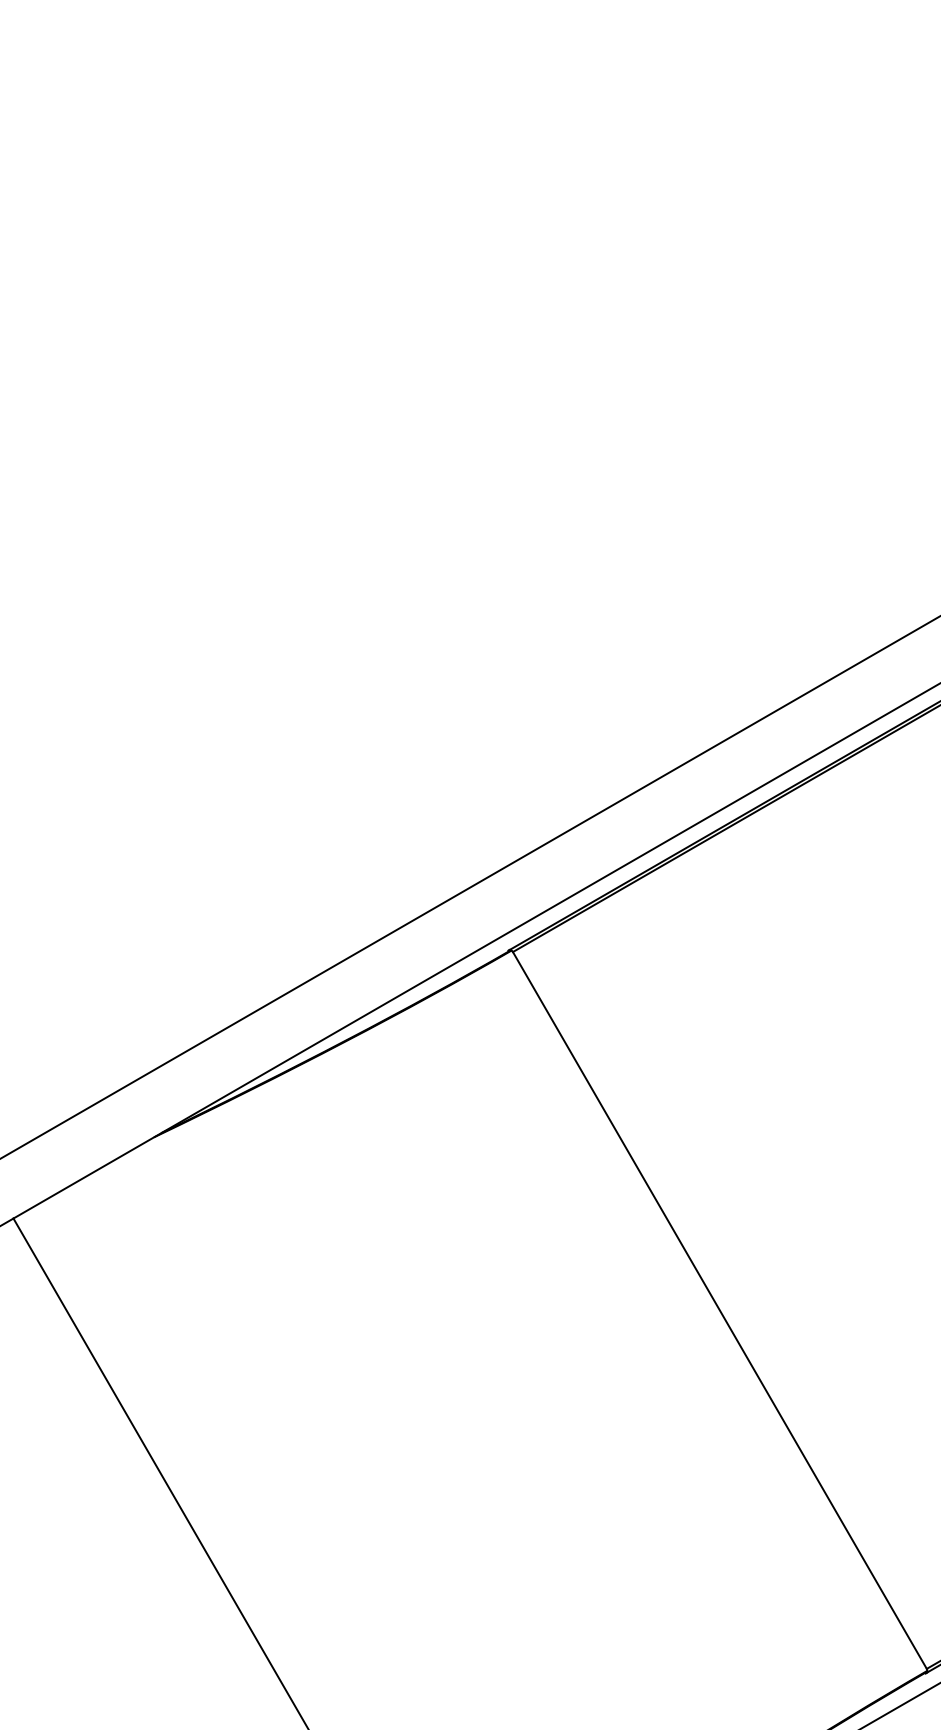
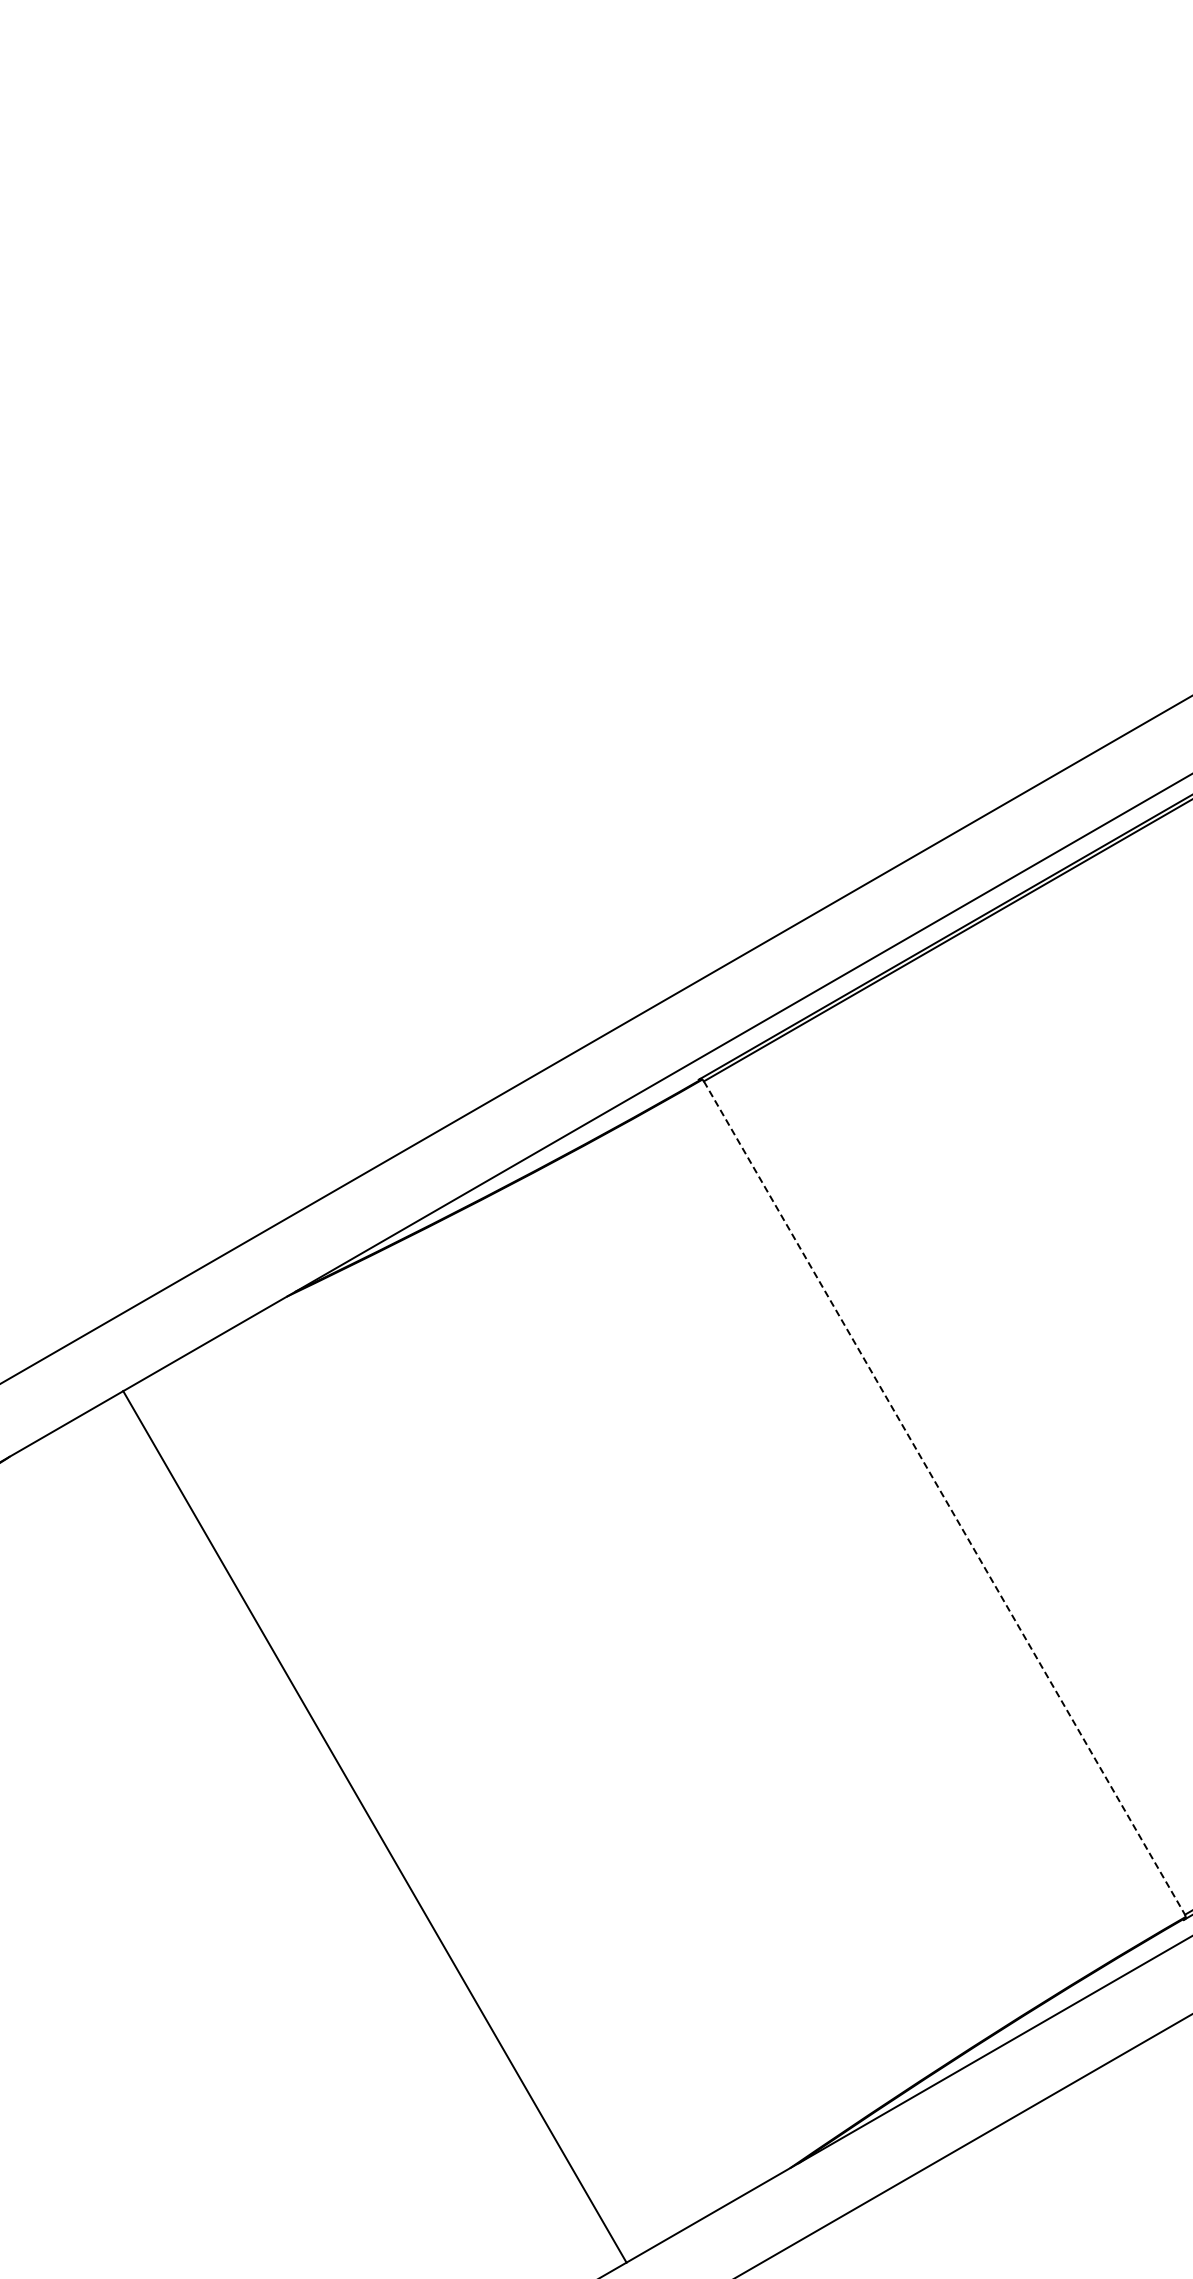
line: (719, 1310) -> (944, 1498), solid -> dashed

